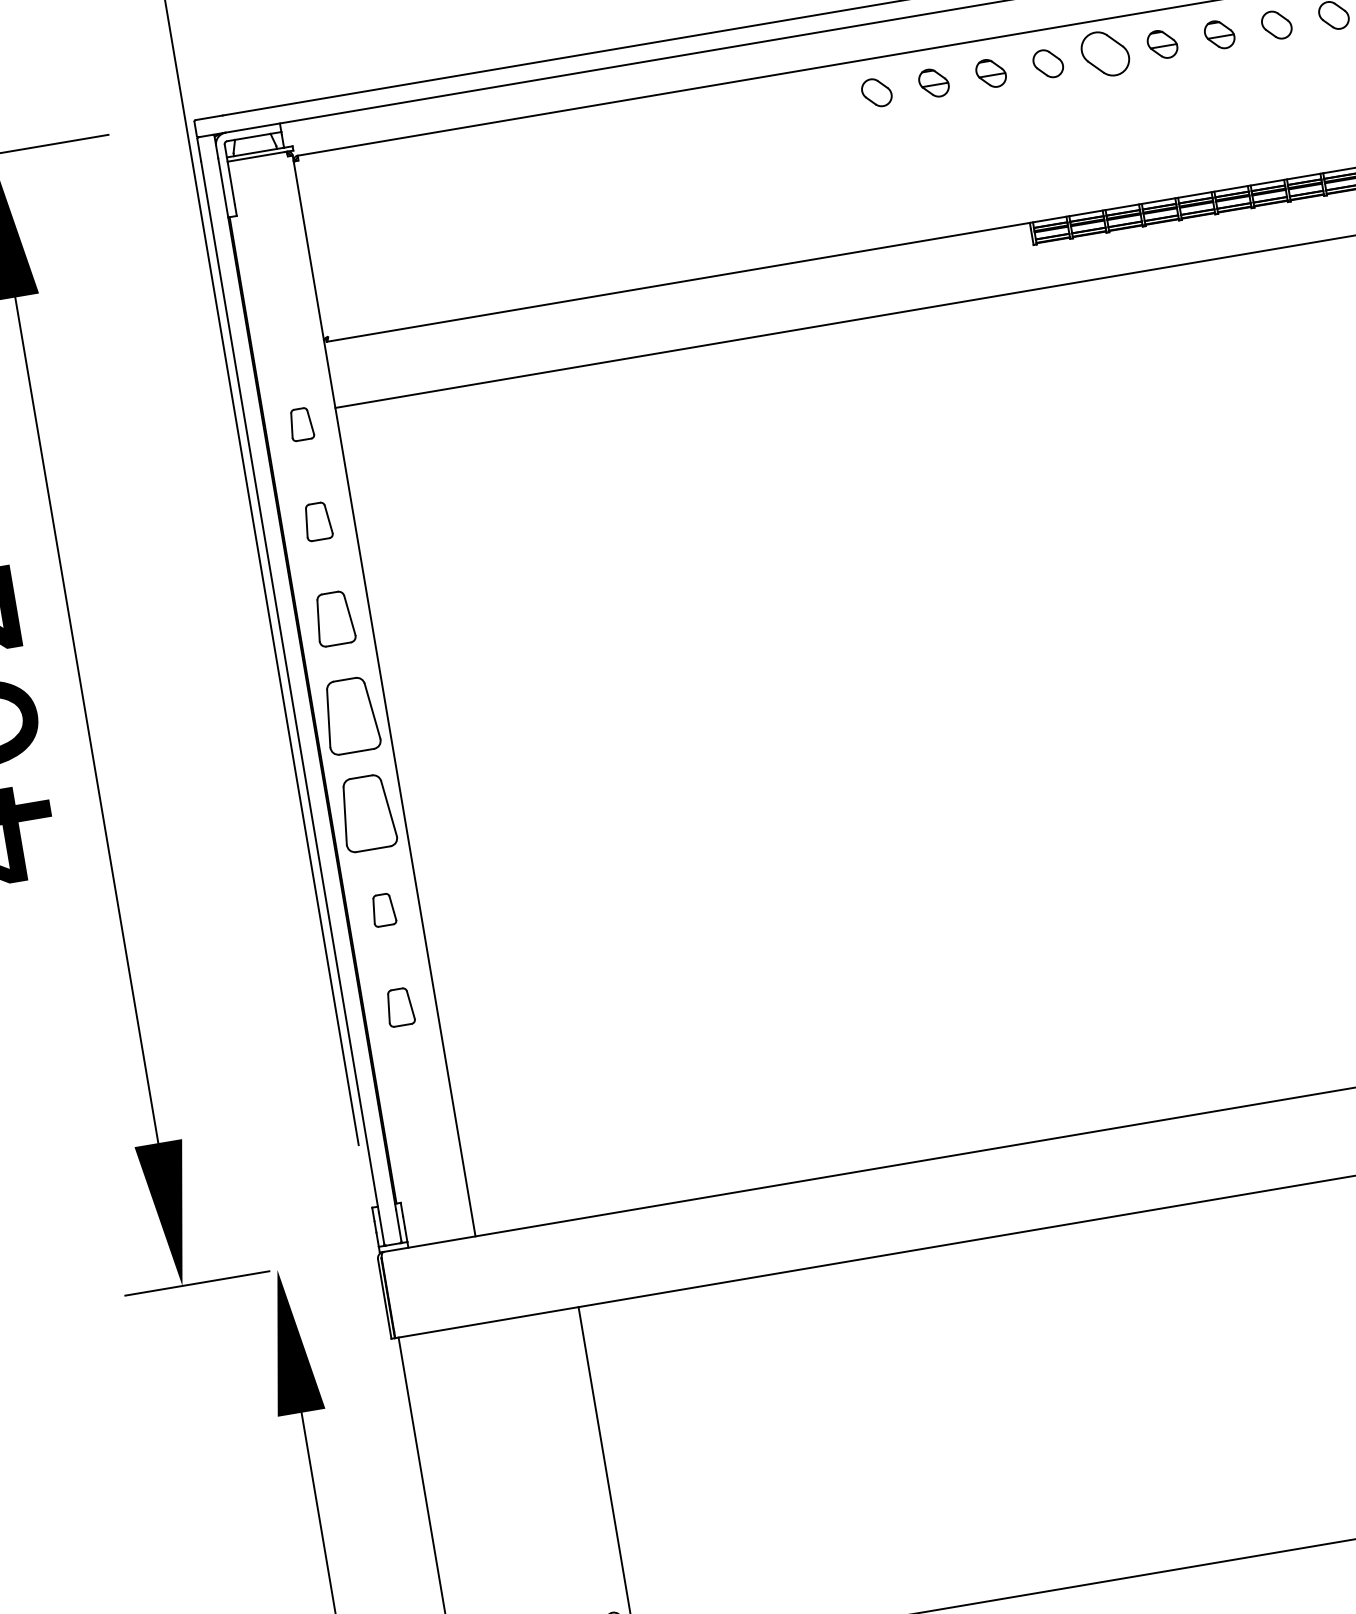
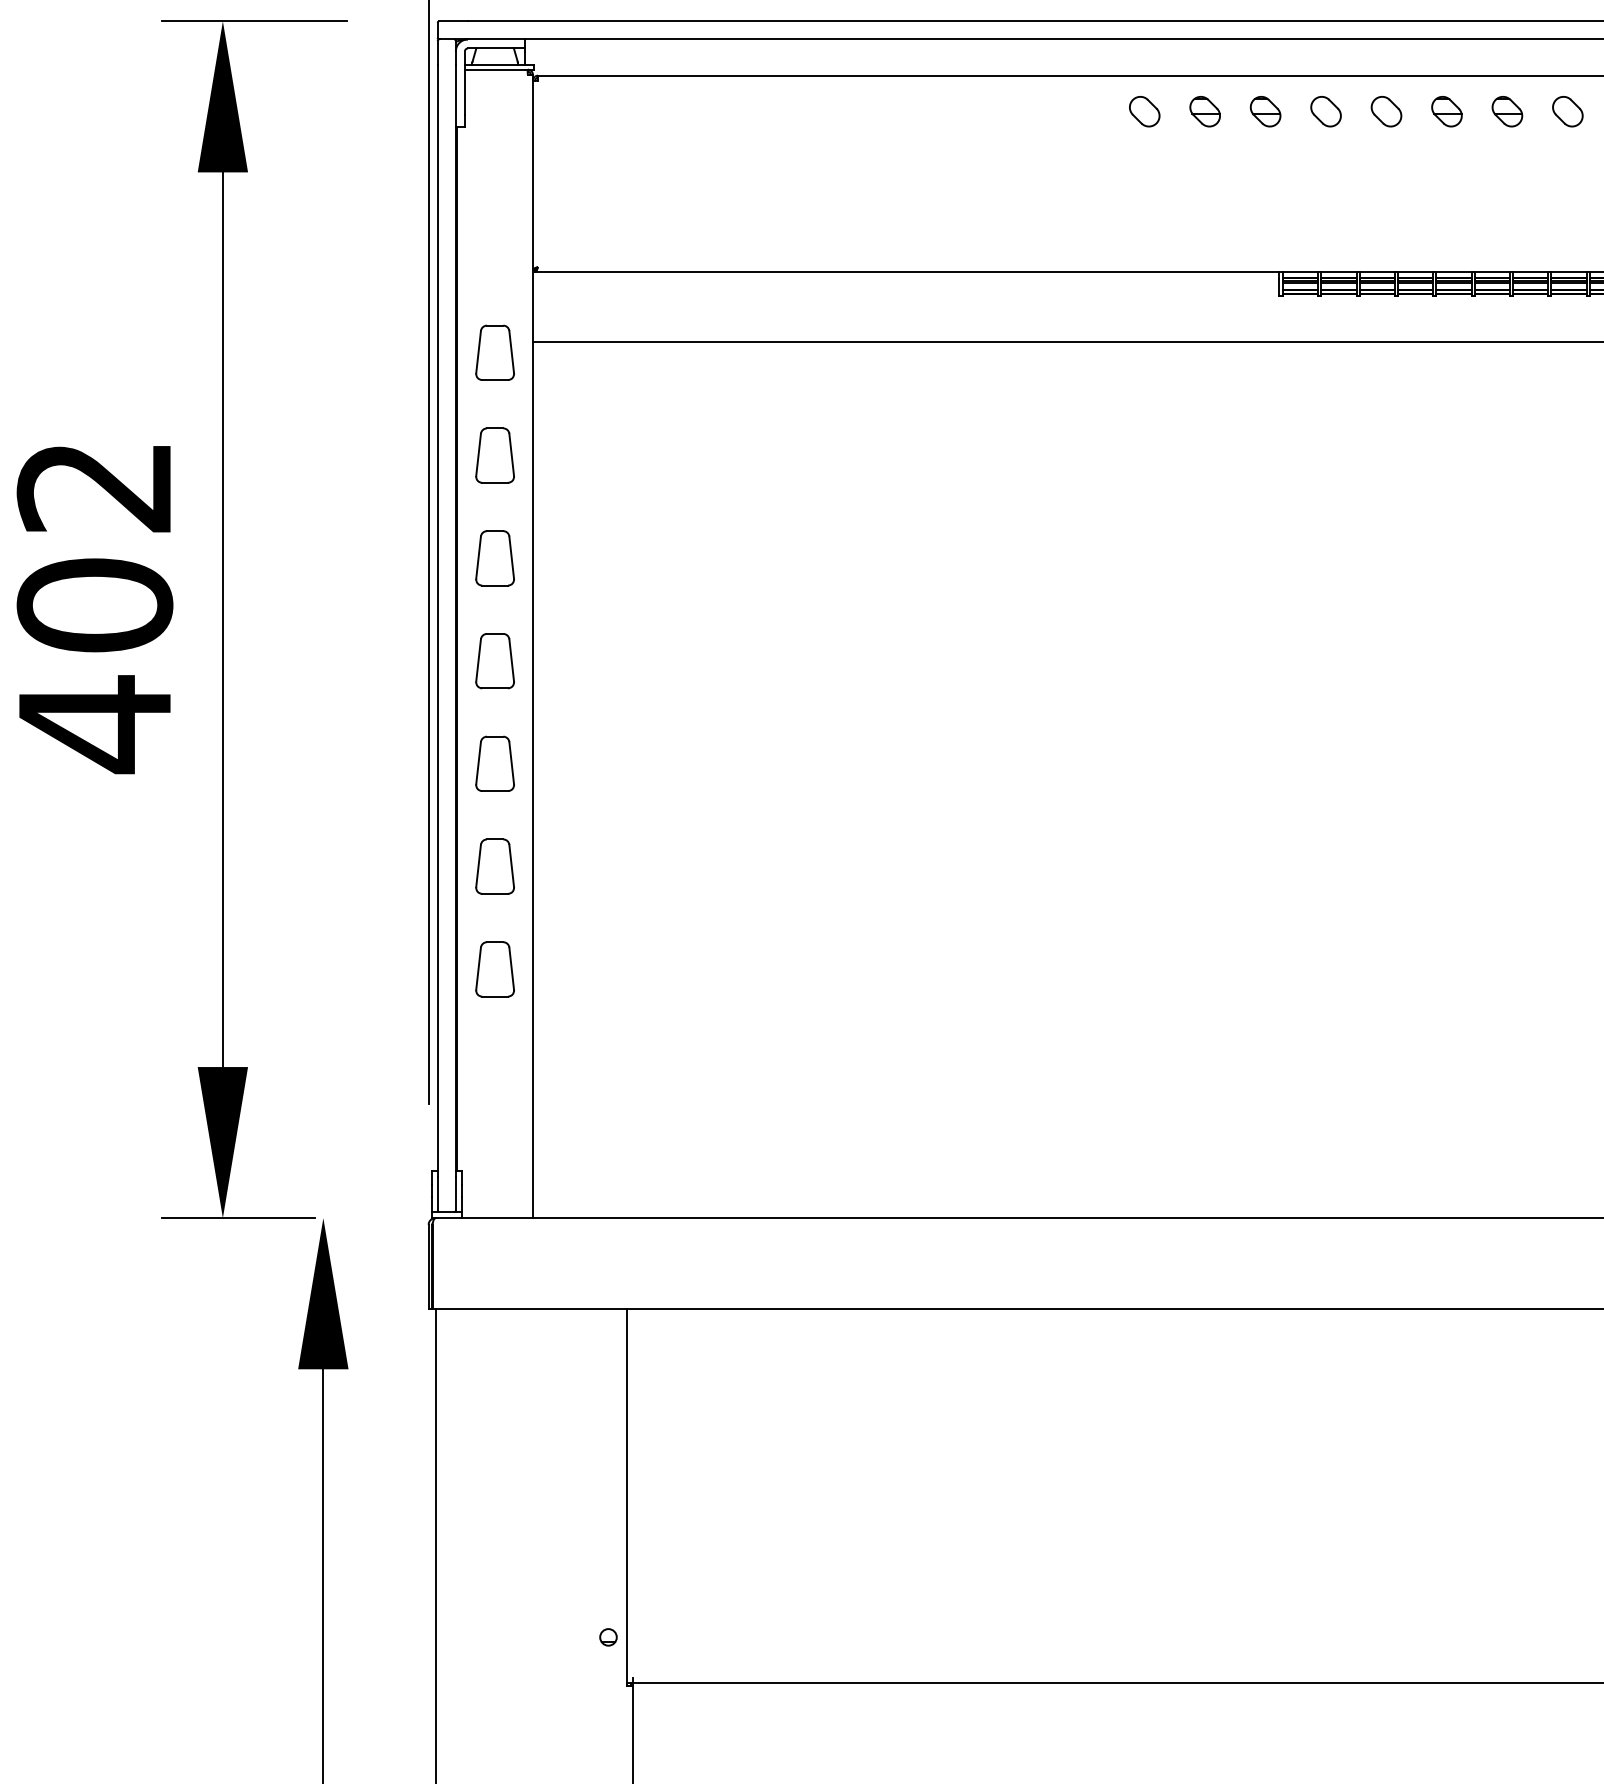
part: (1105, 53) -> (1386, 111), size x0.62
part: (300, 424) -> (494, 352), size x1.67
part: (317, 521) -> (494, 455), size x1.43
part: (350, 716) -> (494, 661), size x0.71
part: (366, 812) -> (494, 763), size x0.71
part: (382, 910) -> (494, 866), size x1.67
part: (399, 1007) -> (494, 969), size x1.43

